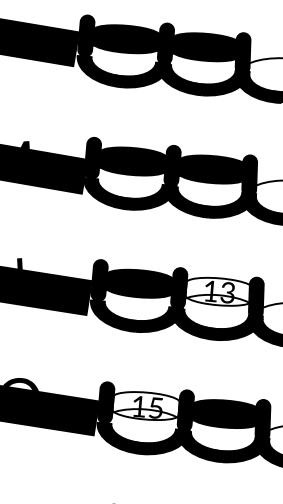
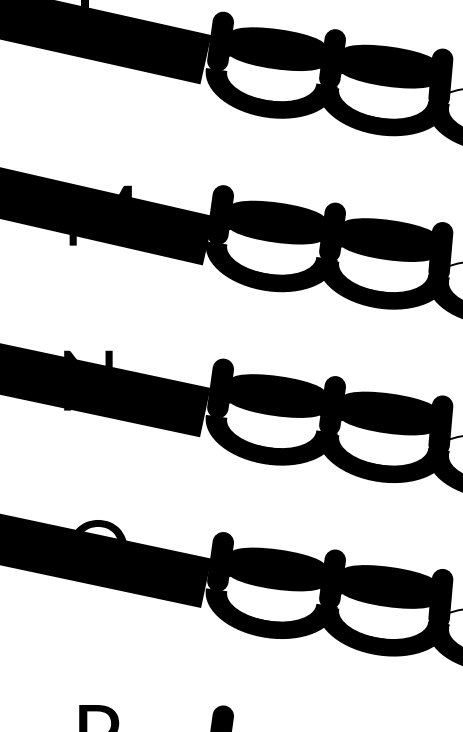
fill: (218, 291) -> (388, 413), added
fill: (145, 406) -> (276, 569), added

